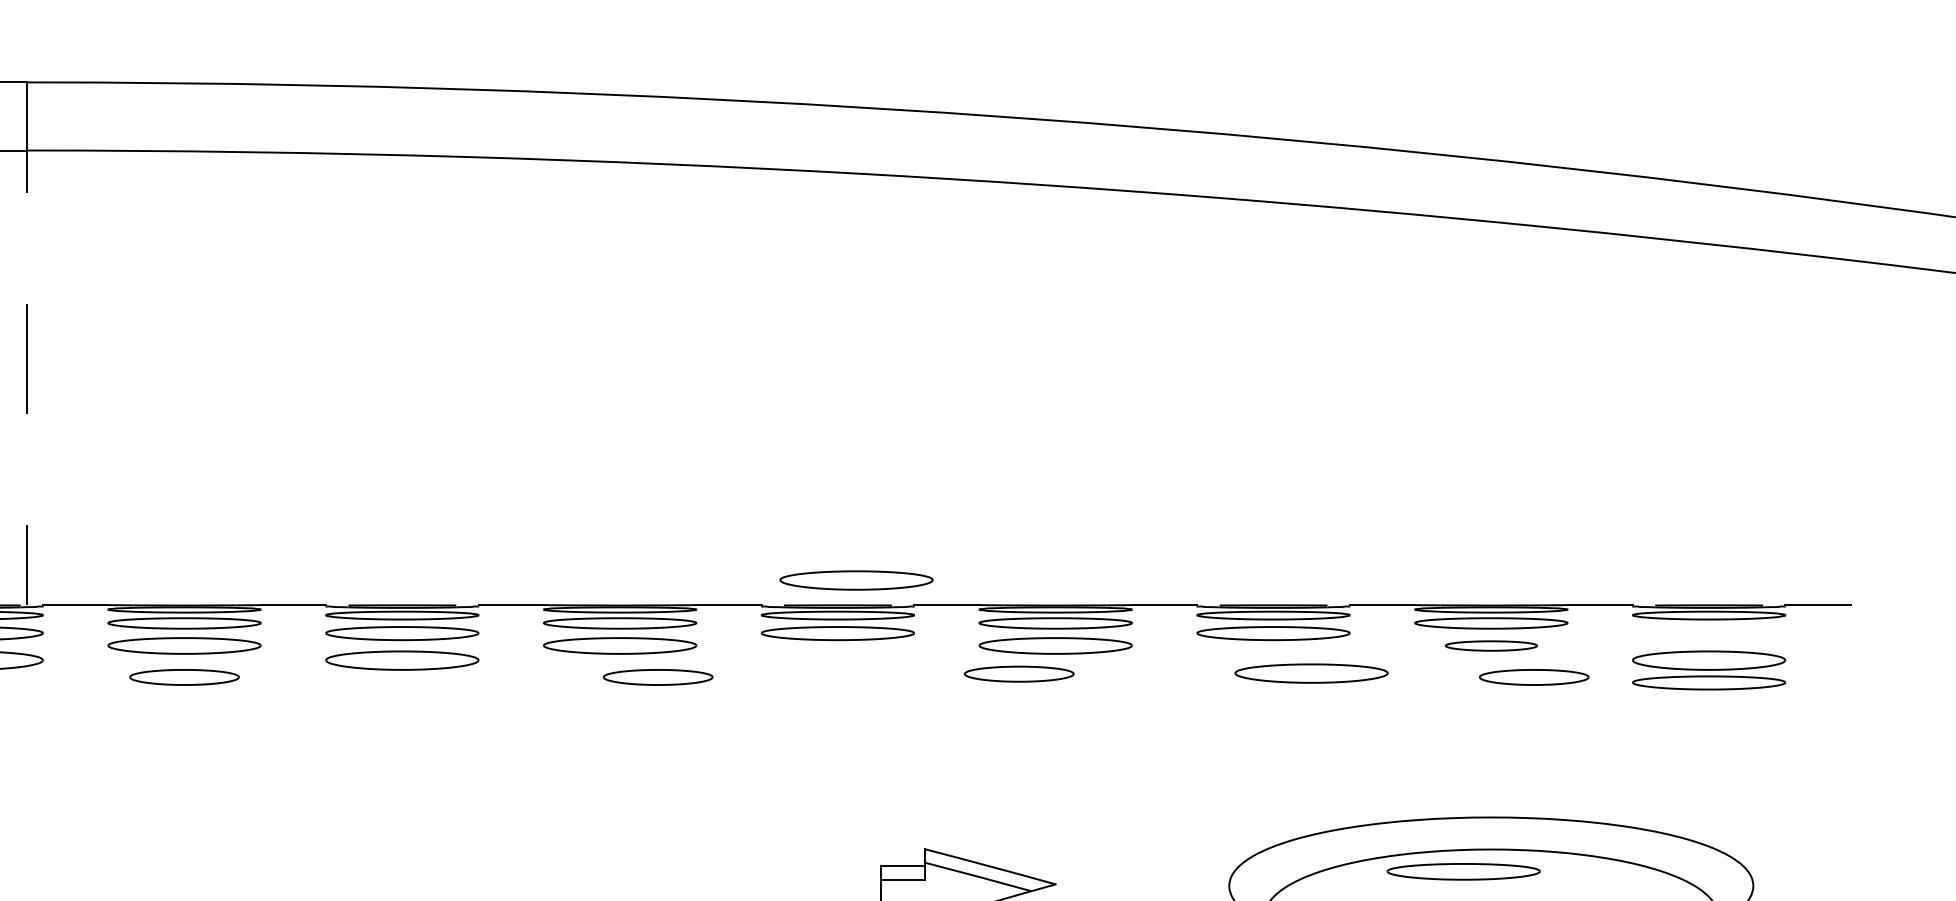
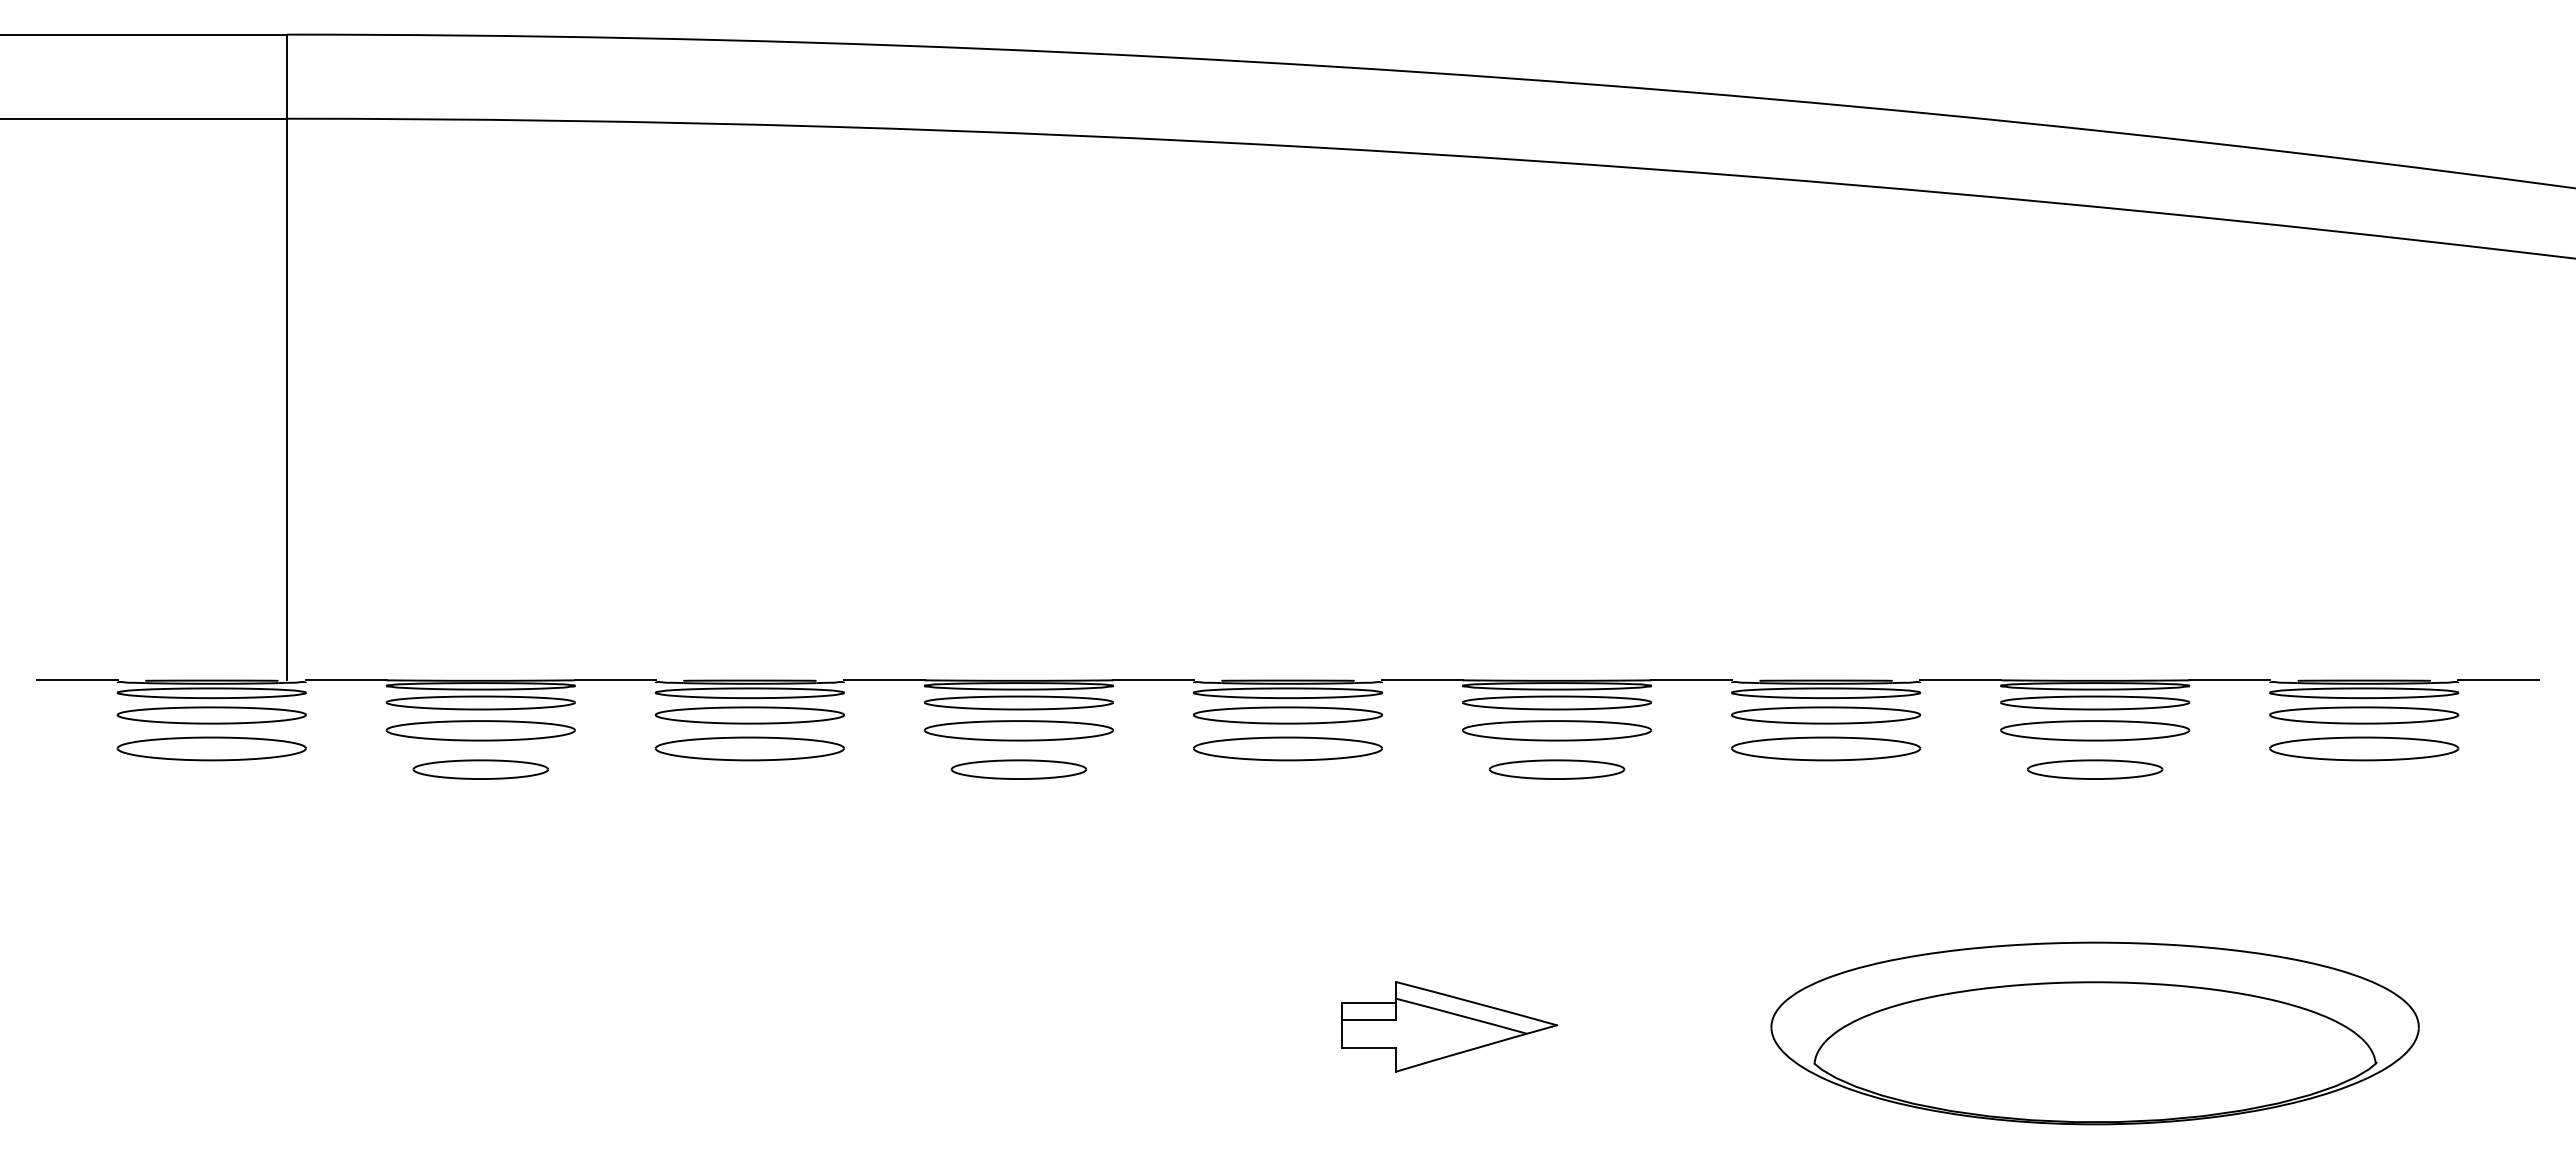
line: (27, 343) -> (286, 357), dashed -> solid
part: (856, 580) -> (1287, 748), moved
part: (1491, 645) -> (2095, 730), size x1.67
part: (1311, 673) -> (1826, 748), moved
part: (1018, 674) -> (1556, 769), moved
part: (657, 677) -> (1018, 769), moved
part: (1534, 677) -> (2095, 769), moved
part: (1709, 682) -> (2364, 715), moved
part: (1464, 871) -> (2061, 1009), removed

